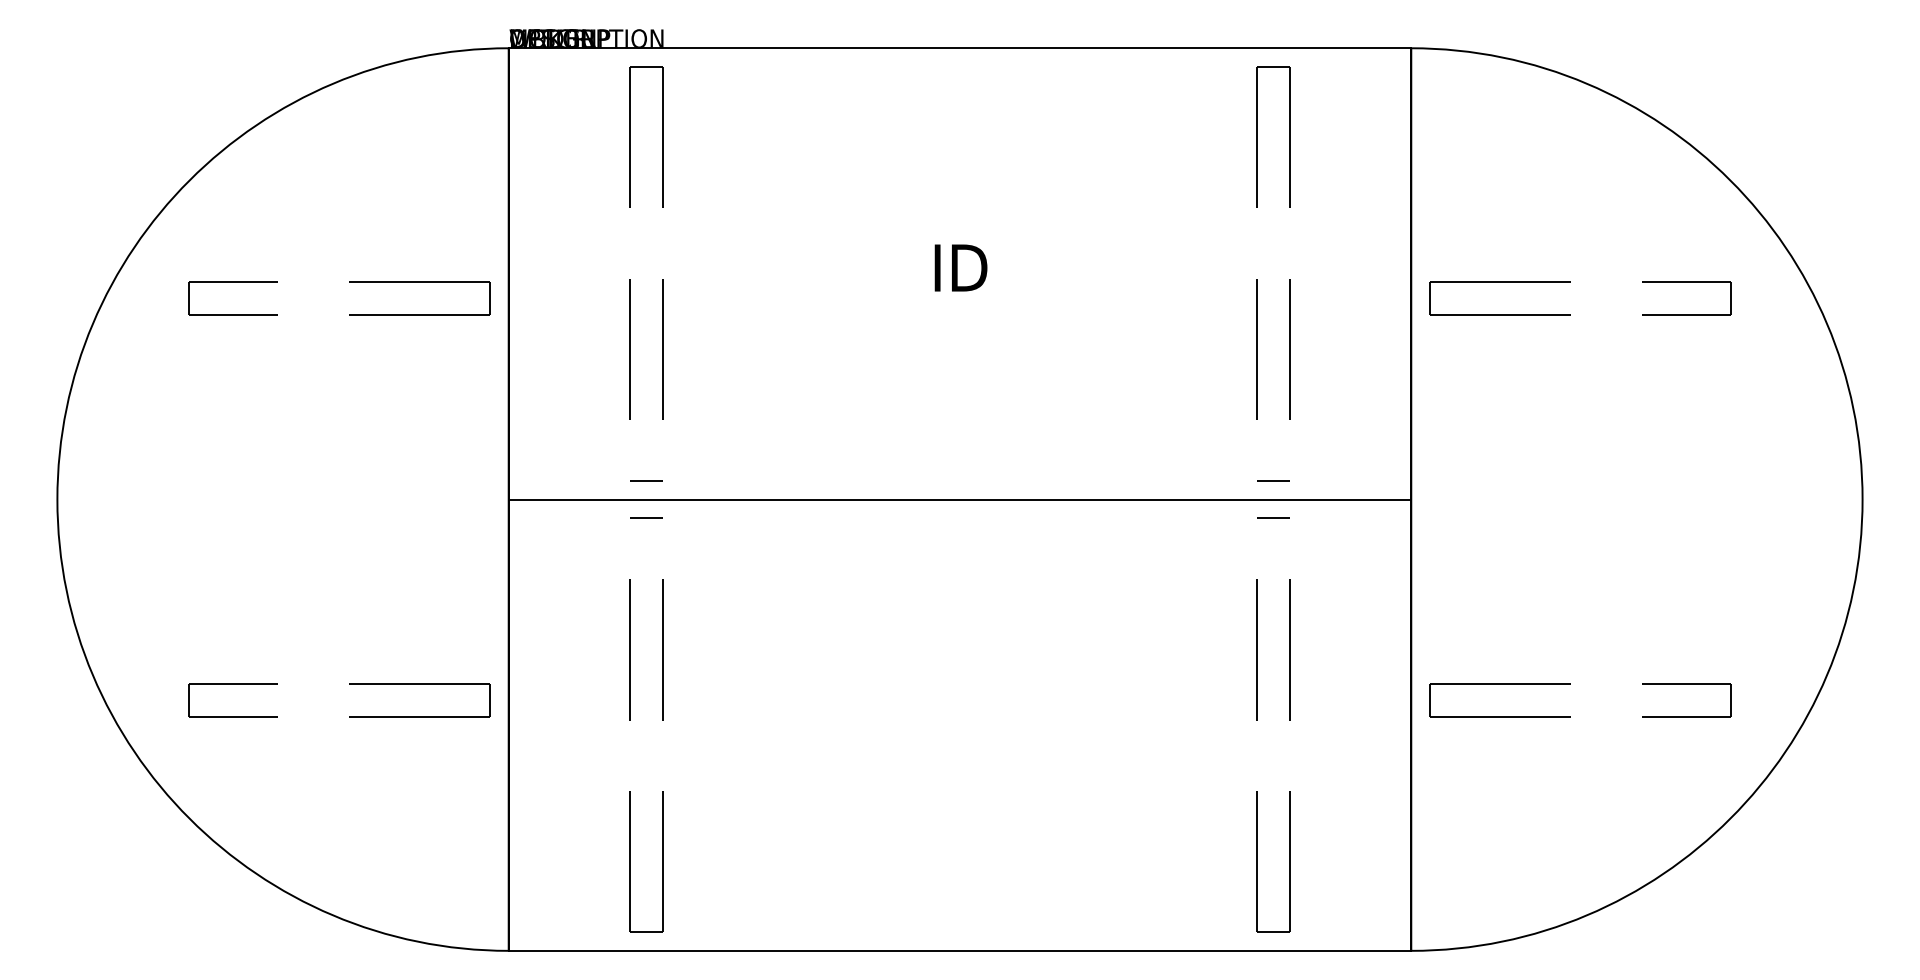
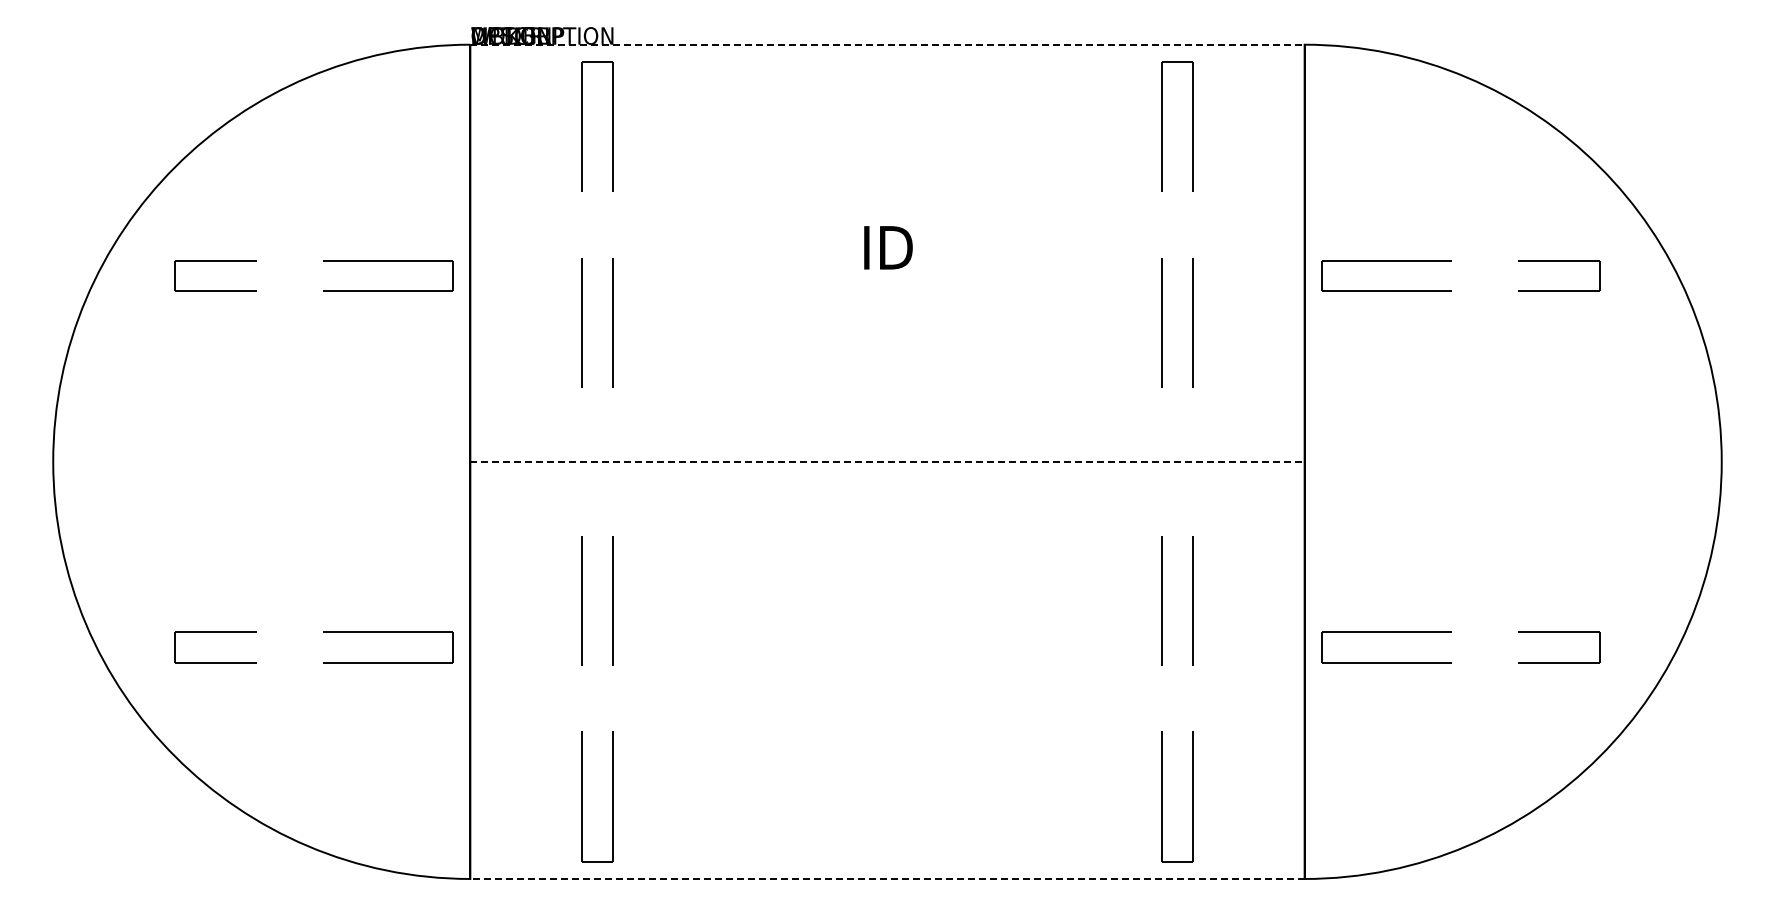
line: (960, 48) -> (887, 44), solid -> dashed
line: (1273, 479) -> (1177, 443), removed
line: (646, 480) -> (597, 444), removed
line: (960, 499) -> (887, 461), solid -> dashed
line: (646, 518) -> (597, 479), removed
line: (1273, 518) -> (1177, 479), removed
line: (958, 950) -> (886, 878), solid -> dashed

